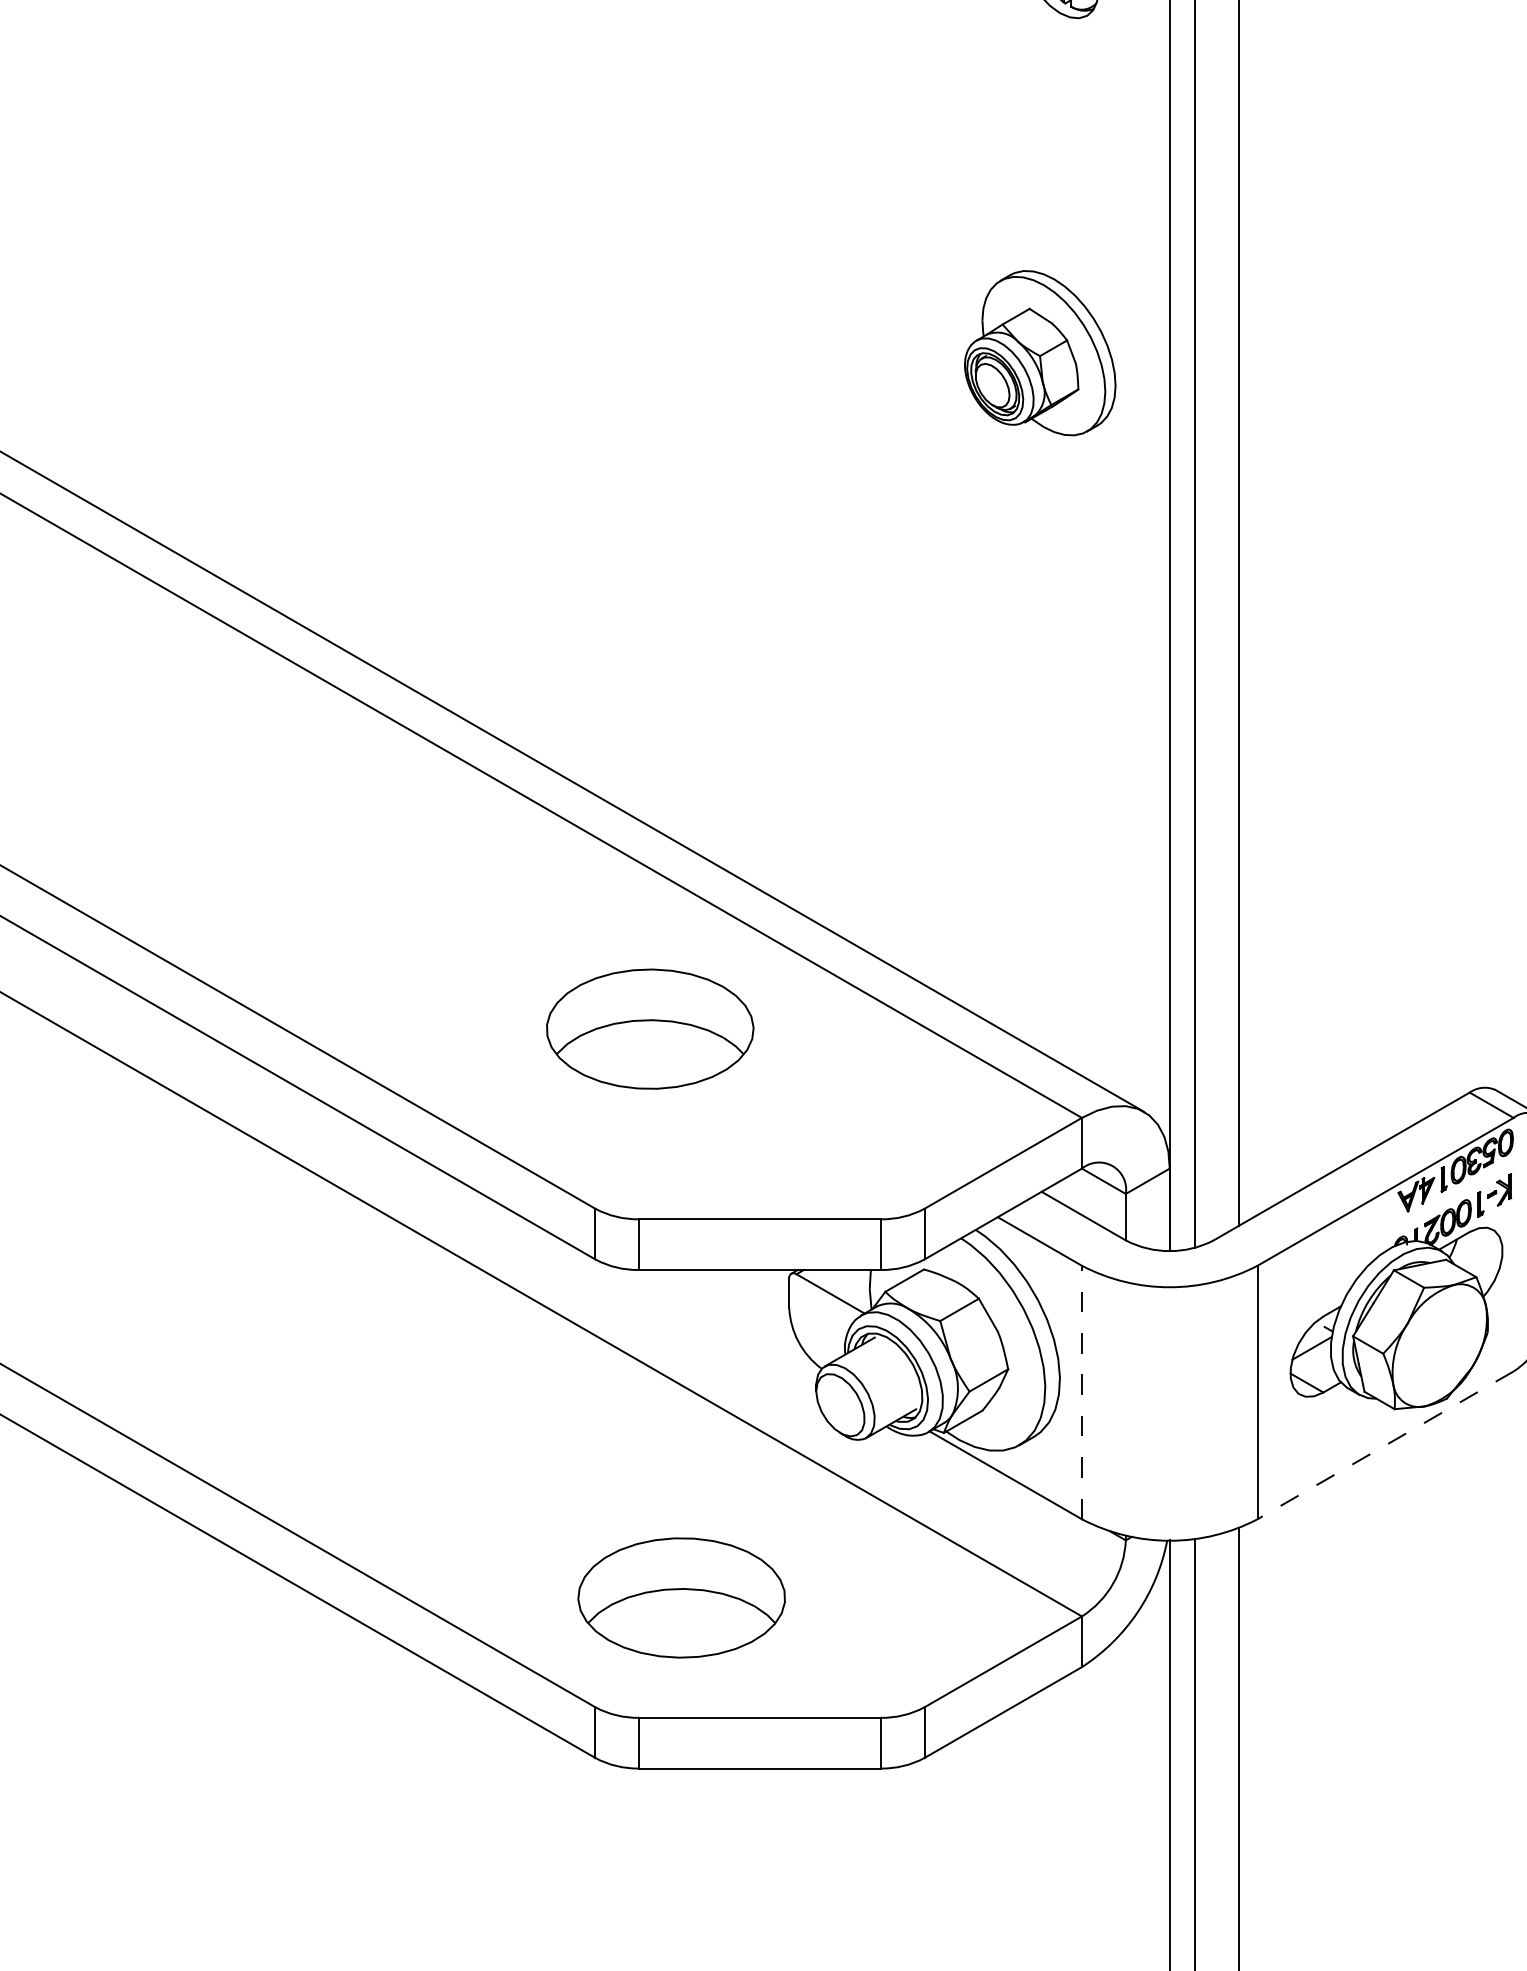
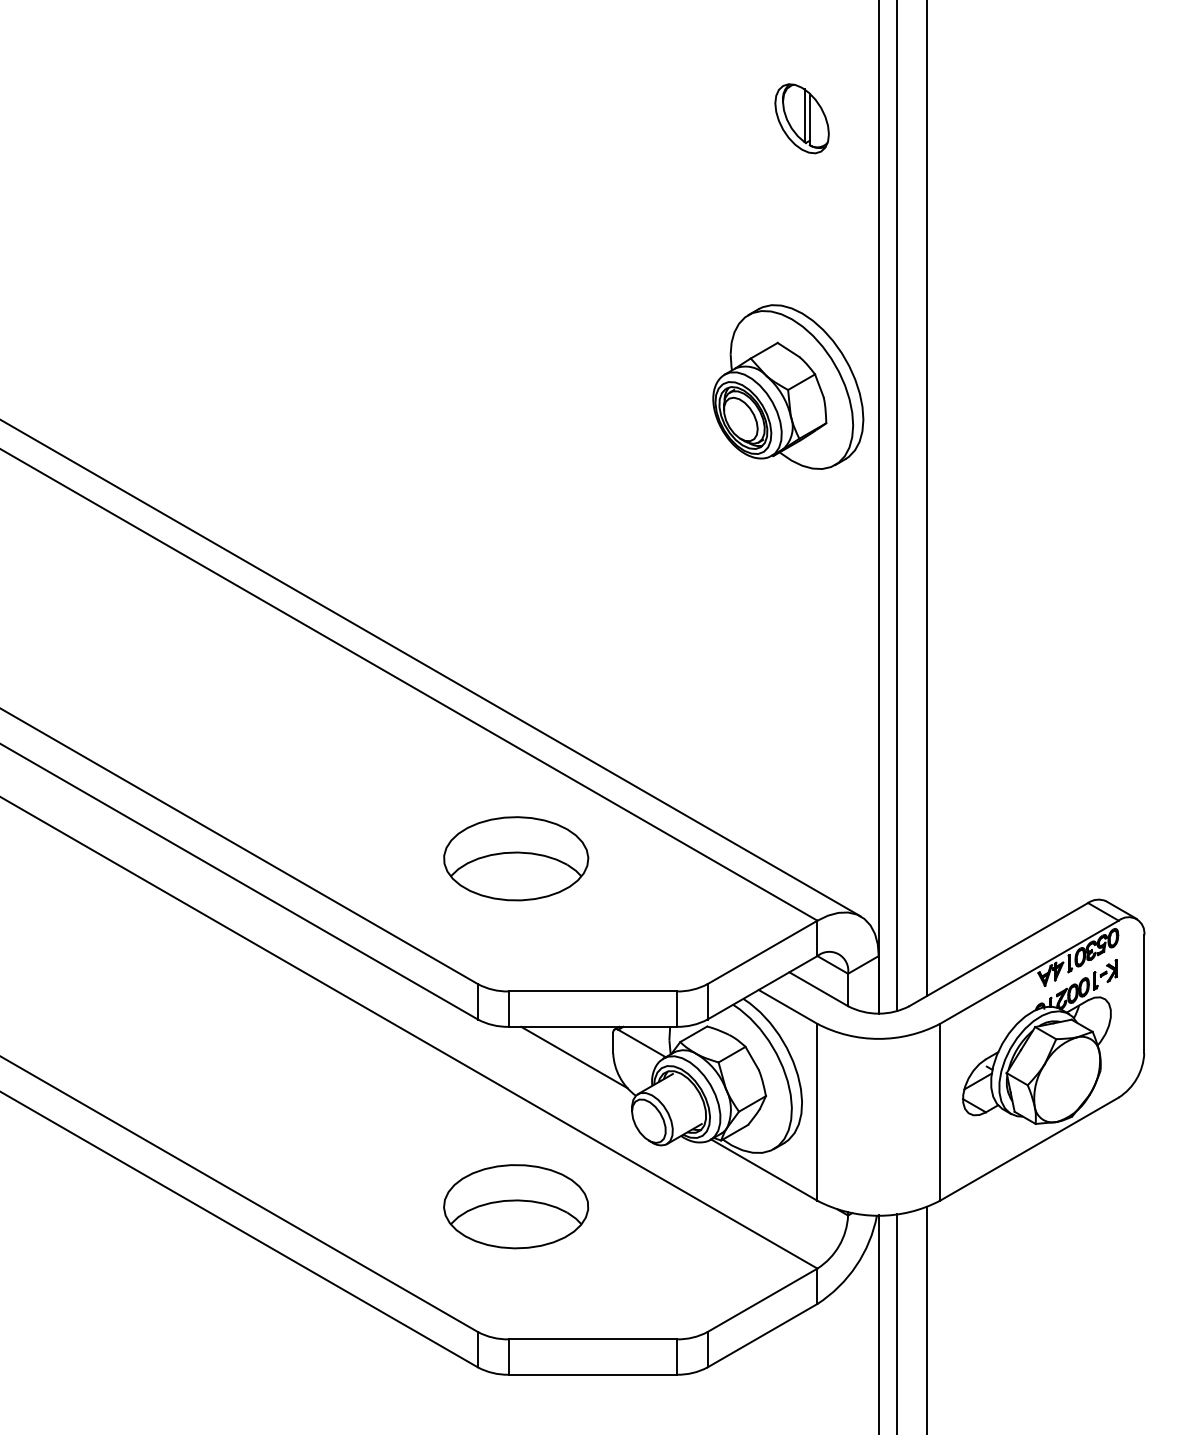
part: (1040, 352) -> (788, 386), size x1.43
line: (733, 1313) -> (574, 1057), added
line: (1081, 1391) -> (817, 1111), dashed -> solid
line: (1384, 1445) -> (1028, 1149), dashed -> solid
part: (682, 1597) -> (516, 1206), moved

